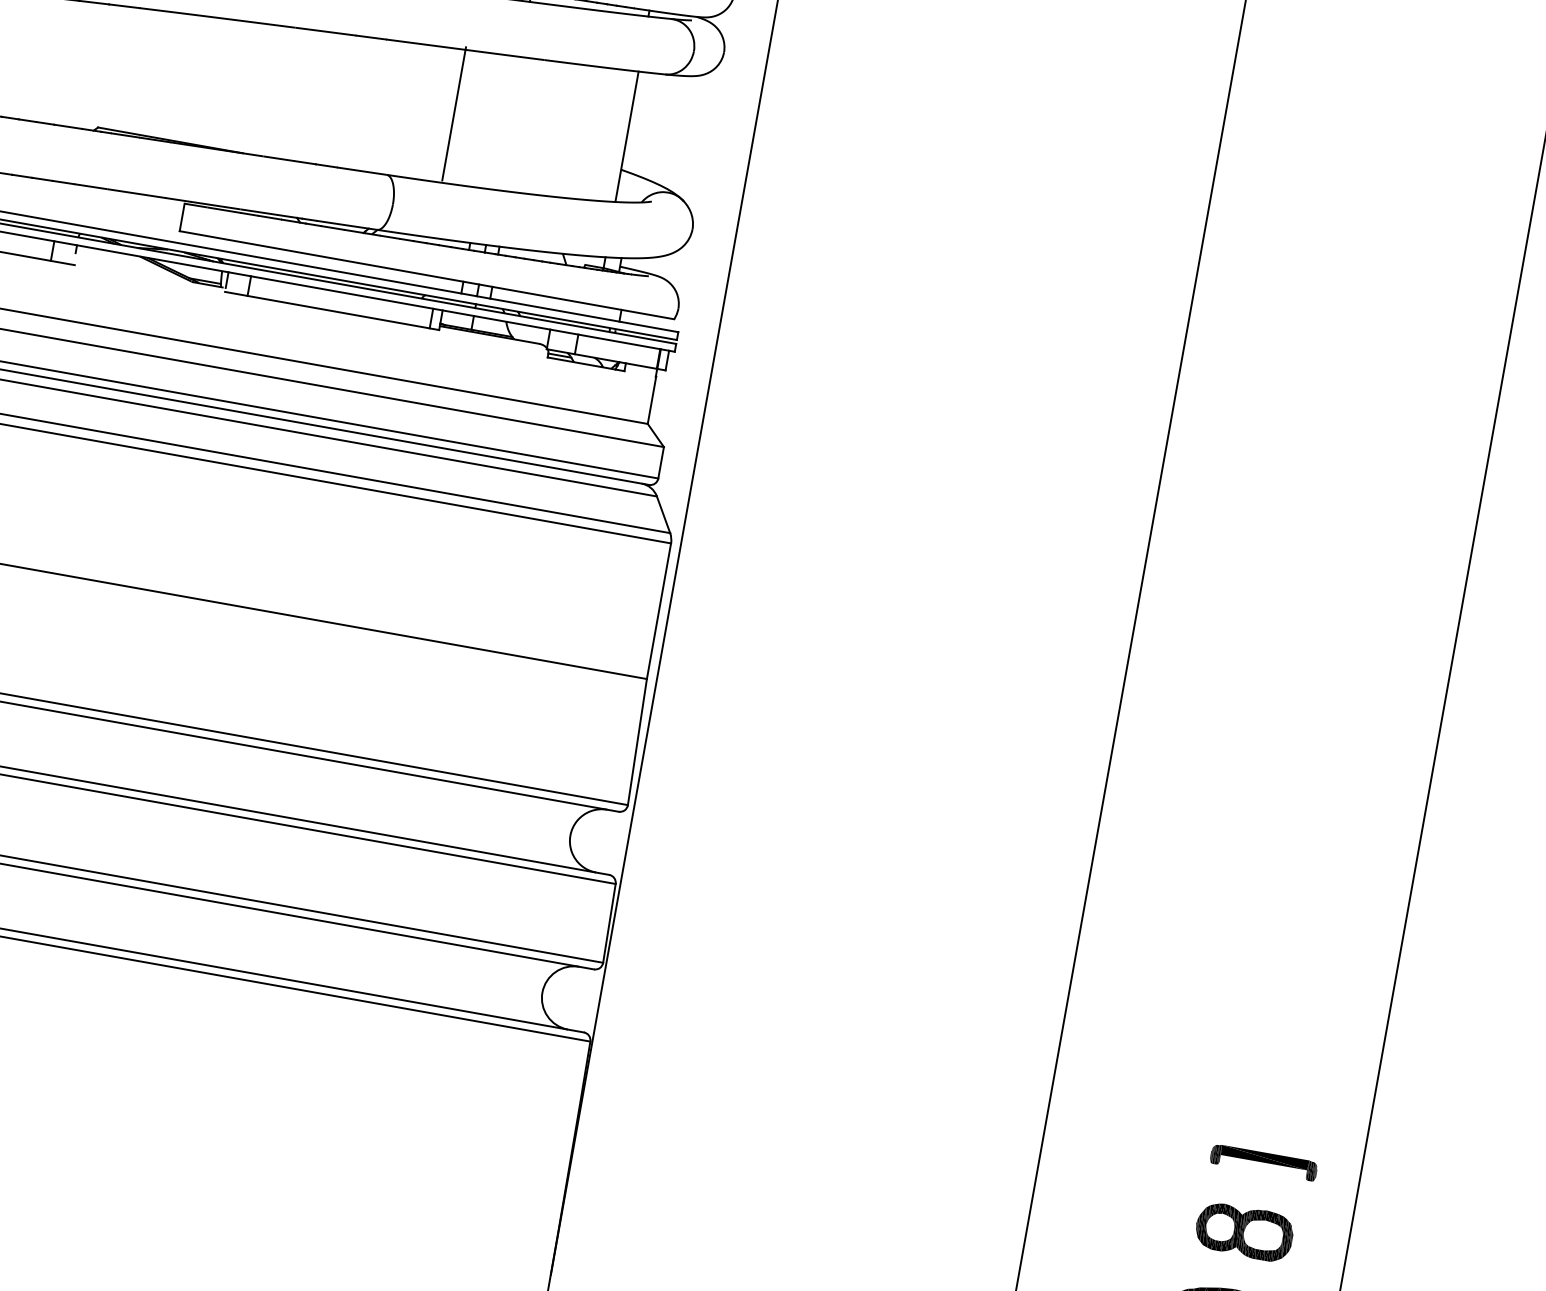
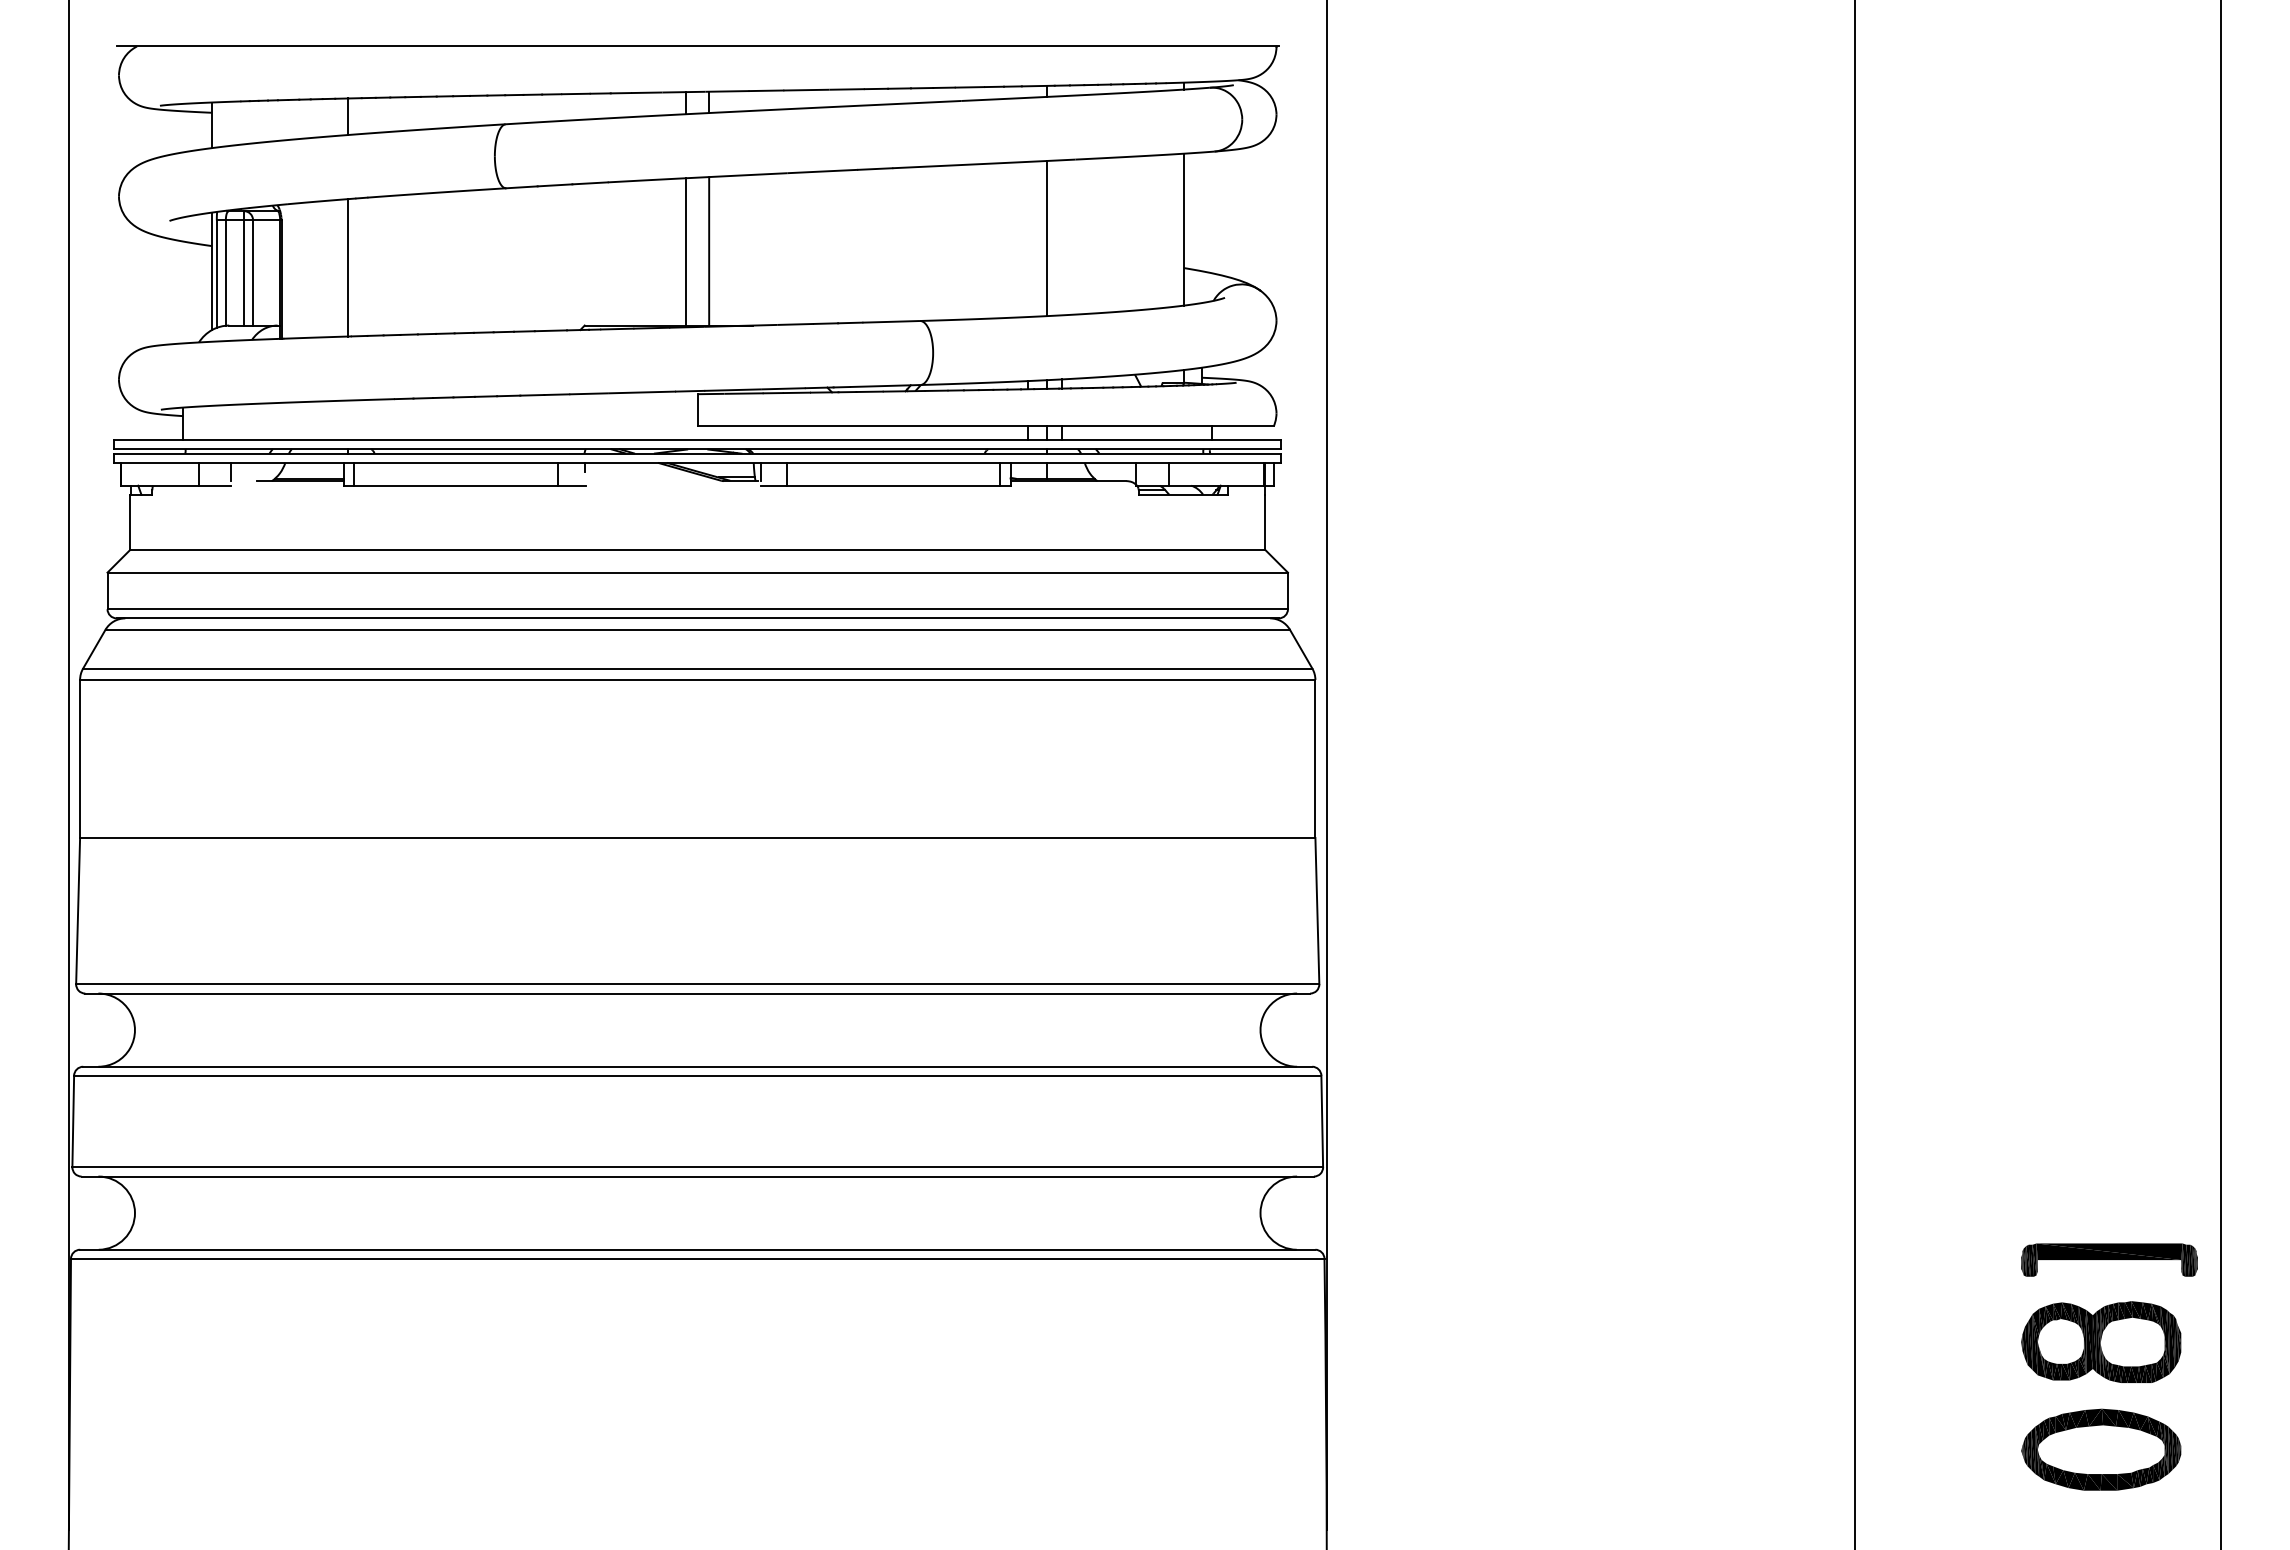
line: (196, 79) -> (686, 251), added
line: (216, 83) -> (709, 251), added
line: (454, 113) -> (1047, 238), moved
part: (1264, 1162) -> (2109, 1259), size x1.43
part: (1244, 1231) -> (2101, 1341), size x1.43

